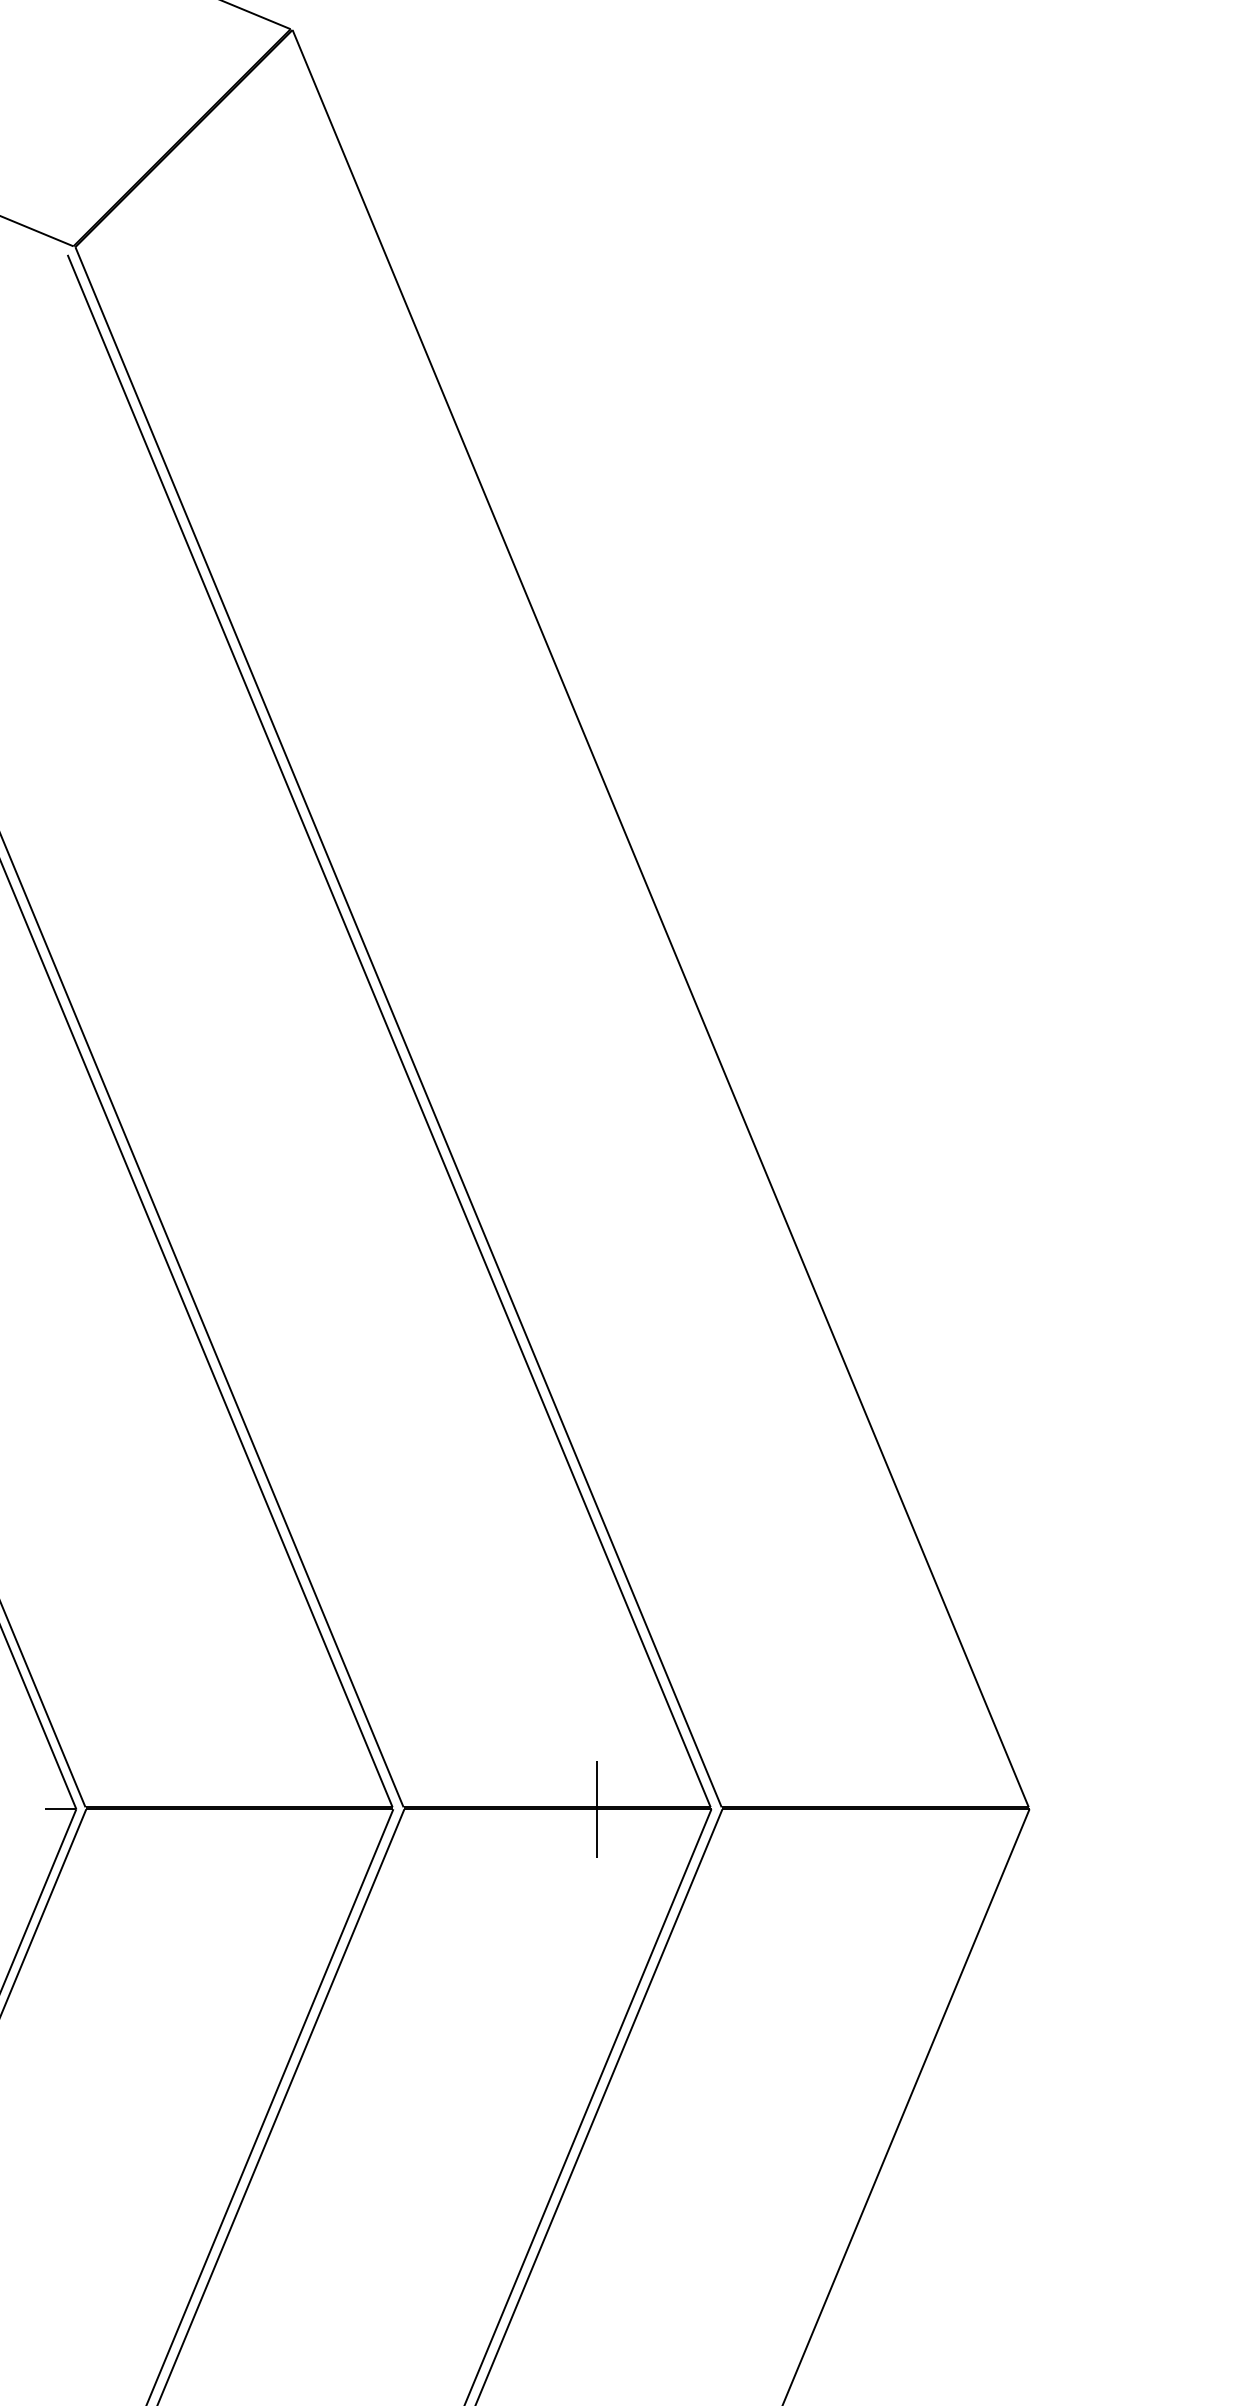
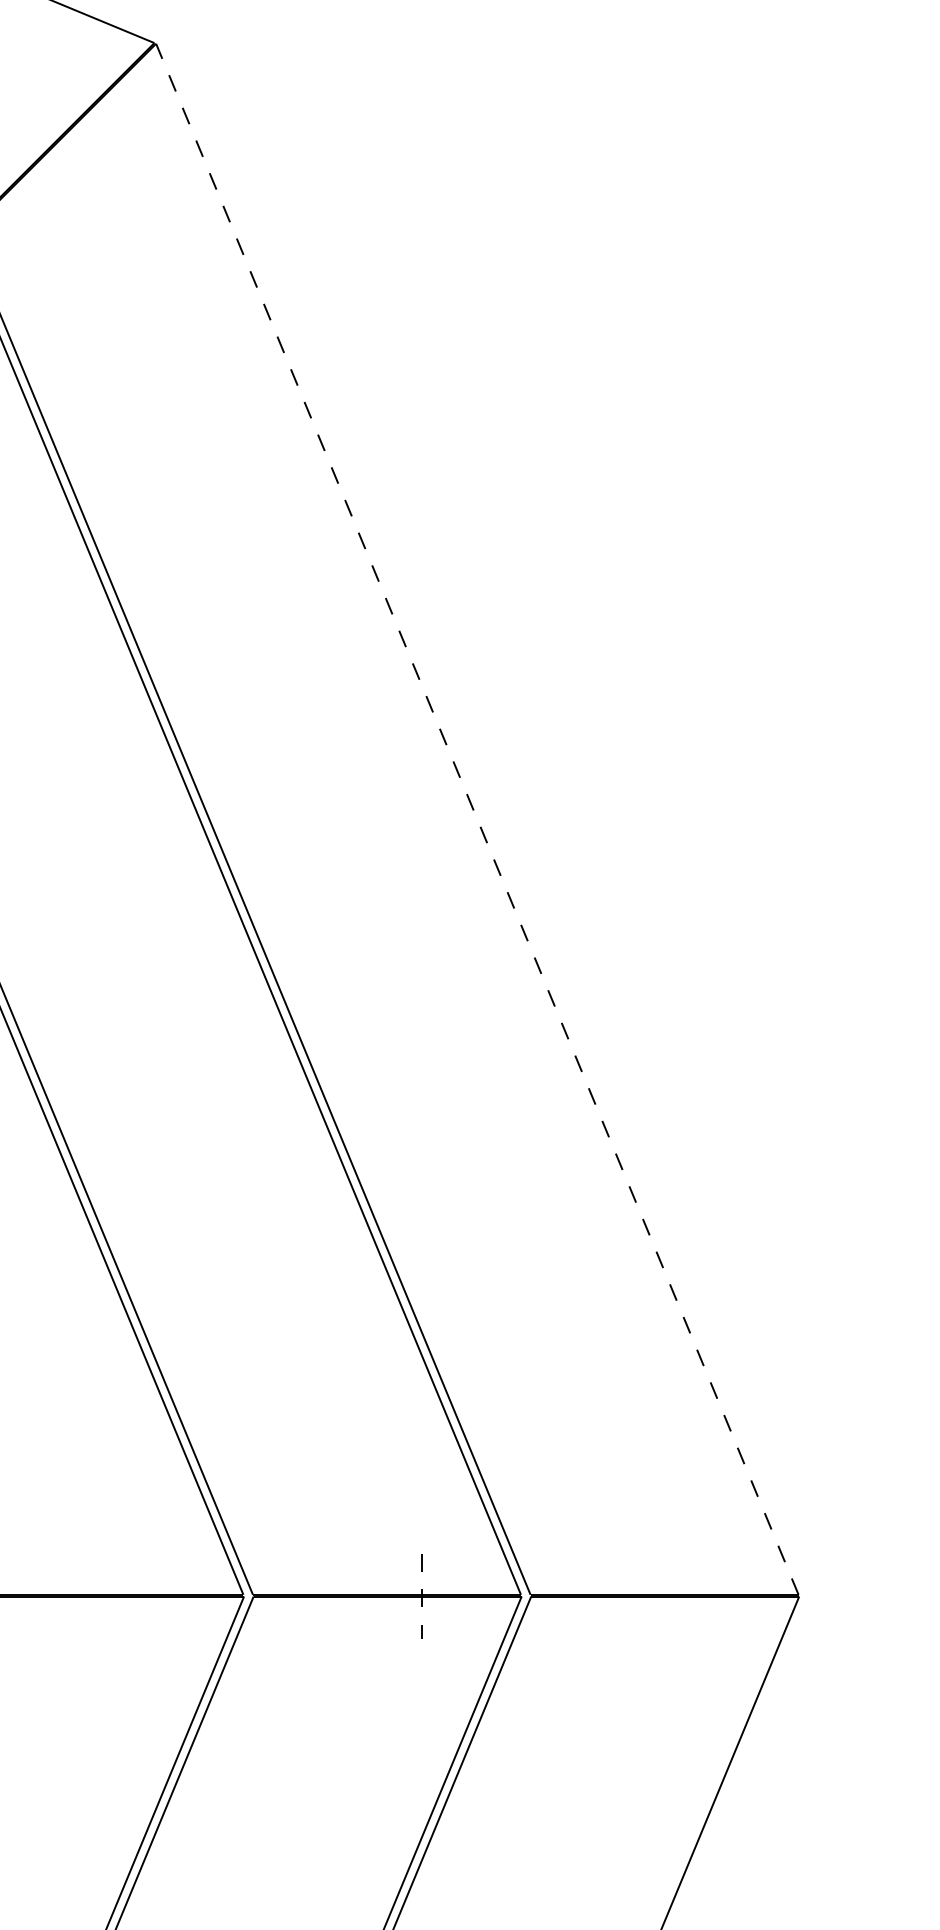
line: (660, 918) -> (477, 819), solid -> dashed
line: (596, 1809) -> (421, 1596), solid -> dashed

